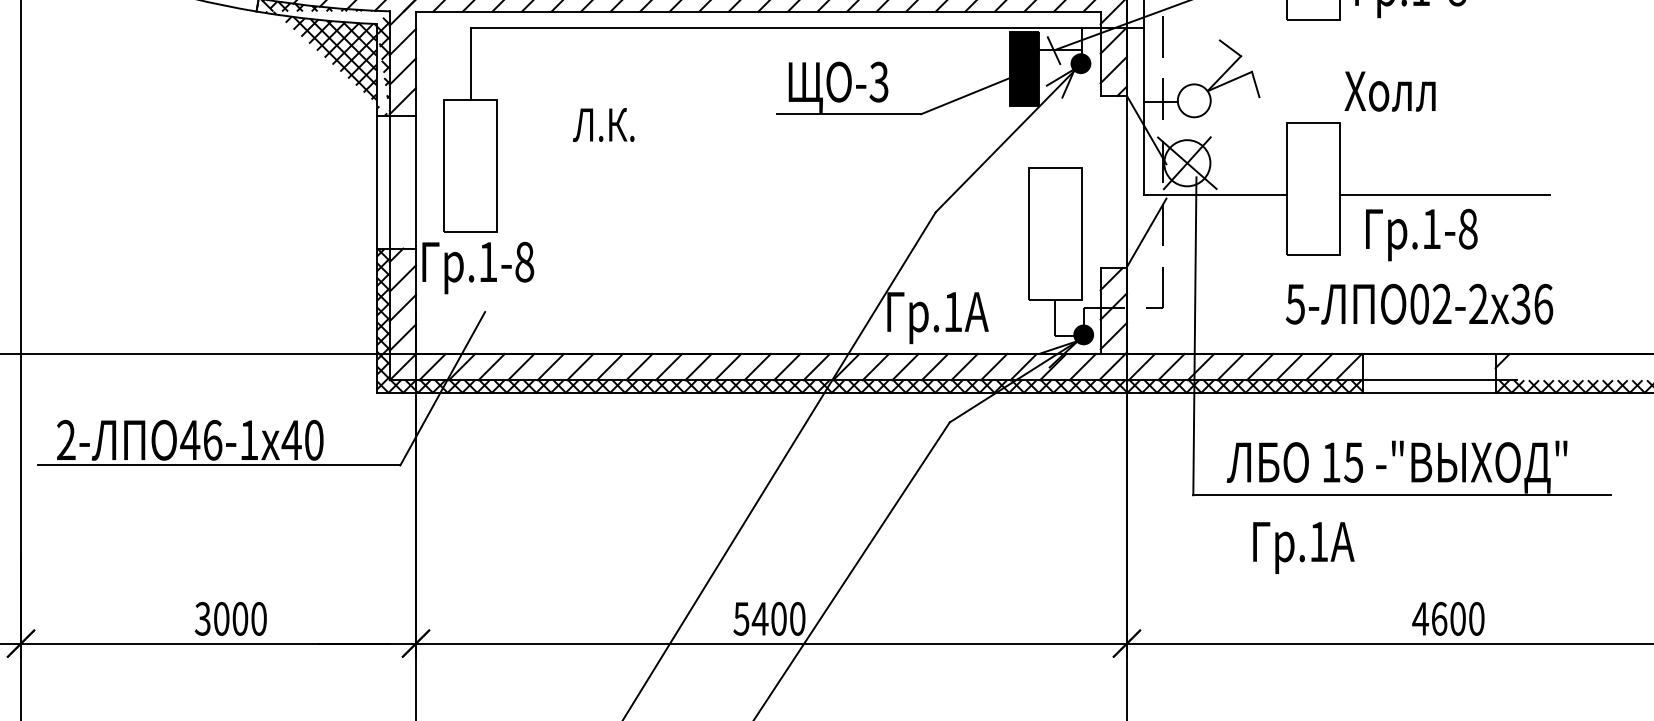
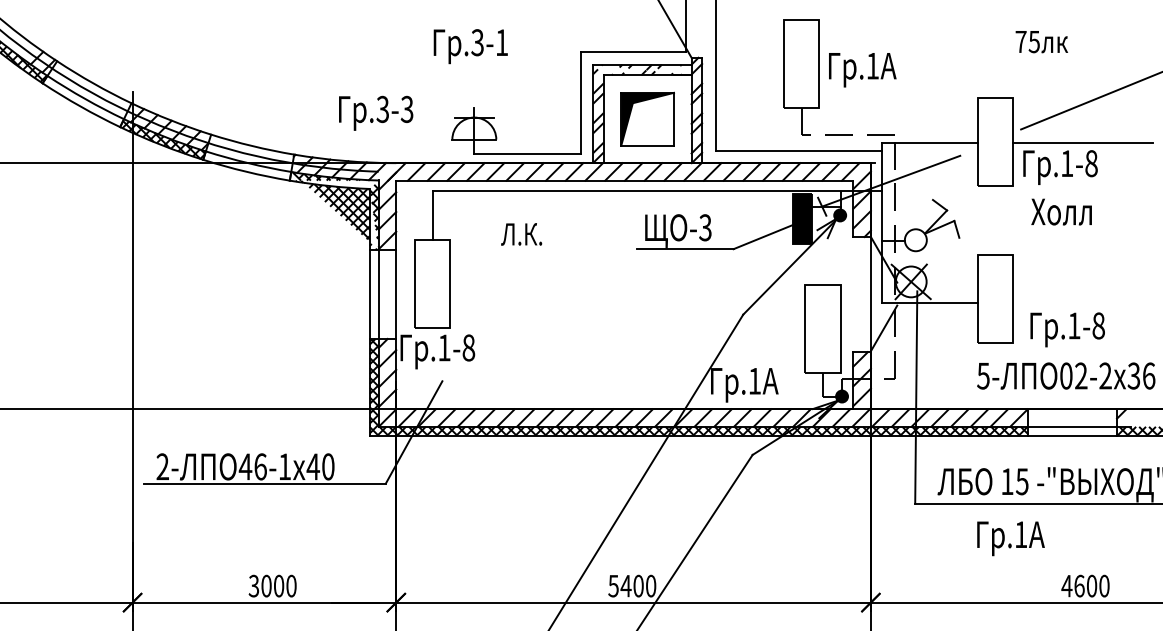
text: (1389, 90) -> (1061, 211), moved
text: (603, 125) -> (521, 234), moved
line: (1443, 195) -> (1082, 303), removed
text: (1303, 547) -> (1010, 538), moved

